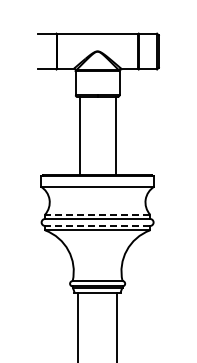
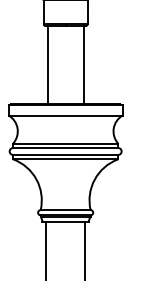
line: (97, 214) -> (65, 143), dashed -> solid
line: (97, 225) -> (65, 154), dashed -> solid

